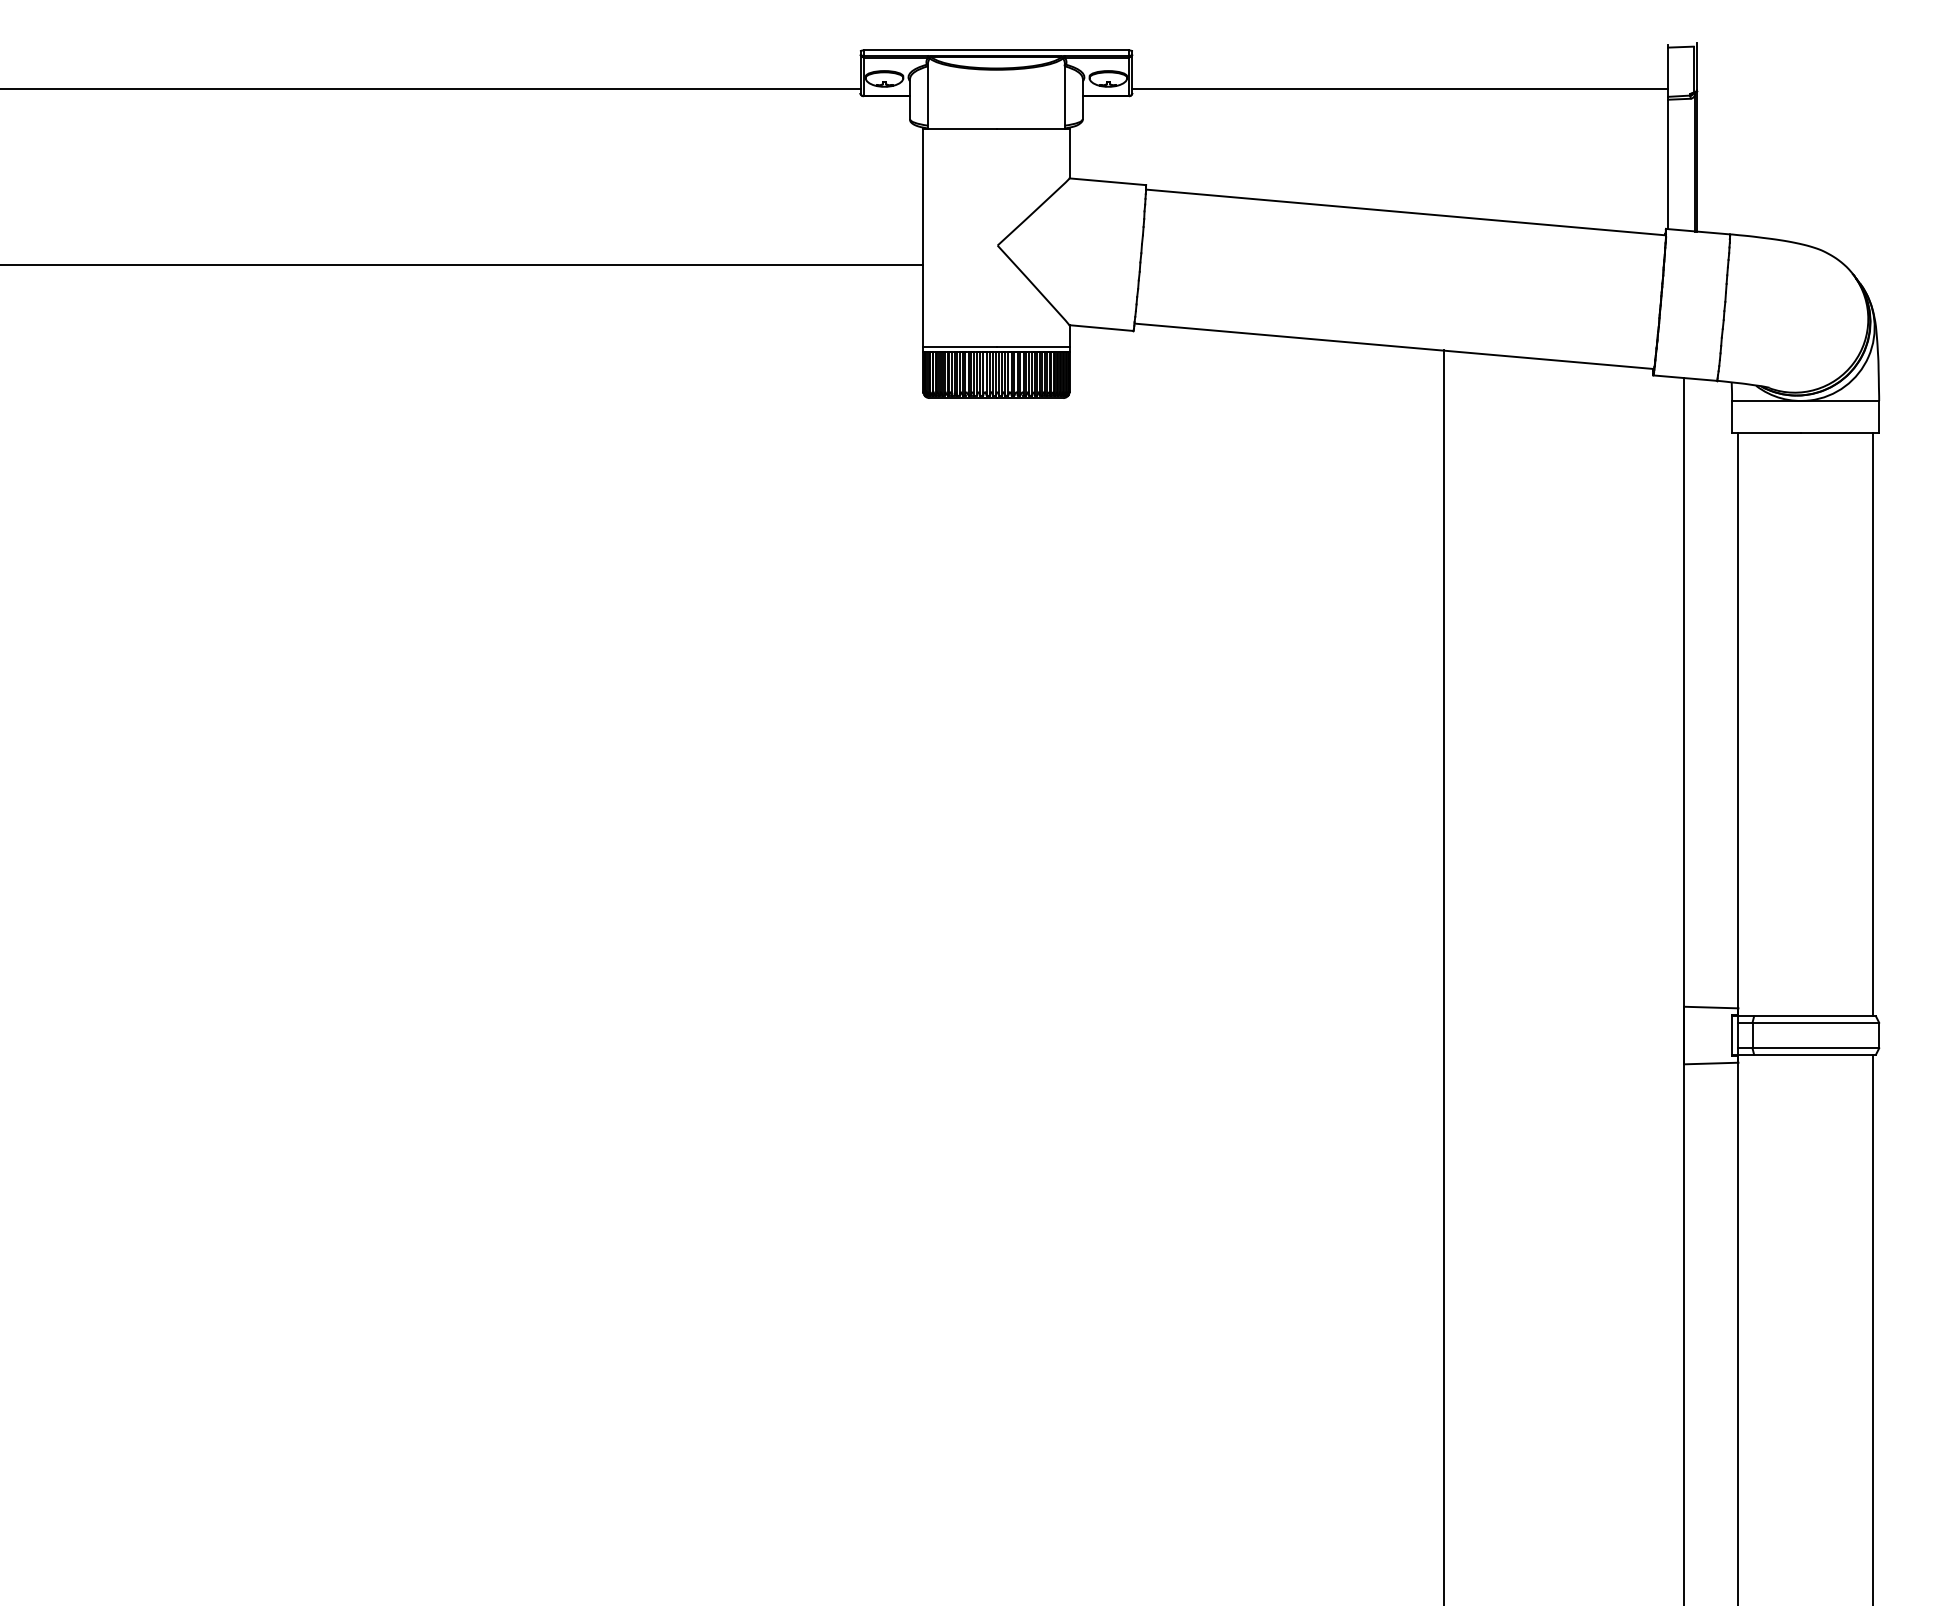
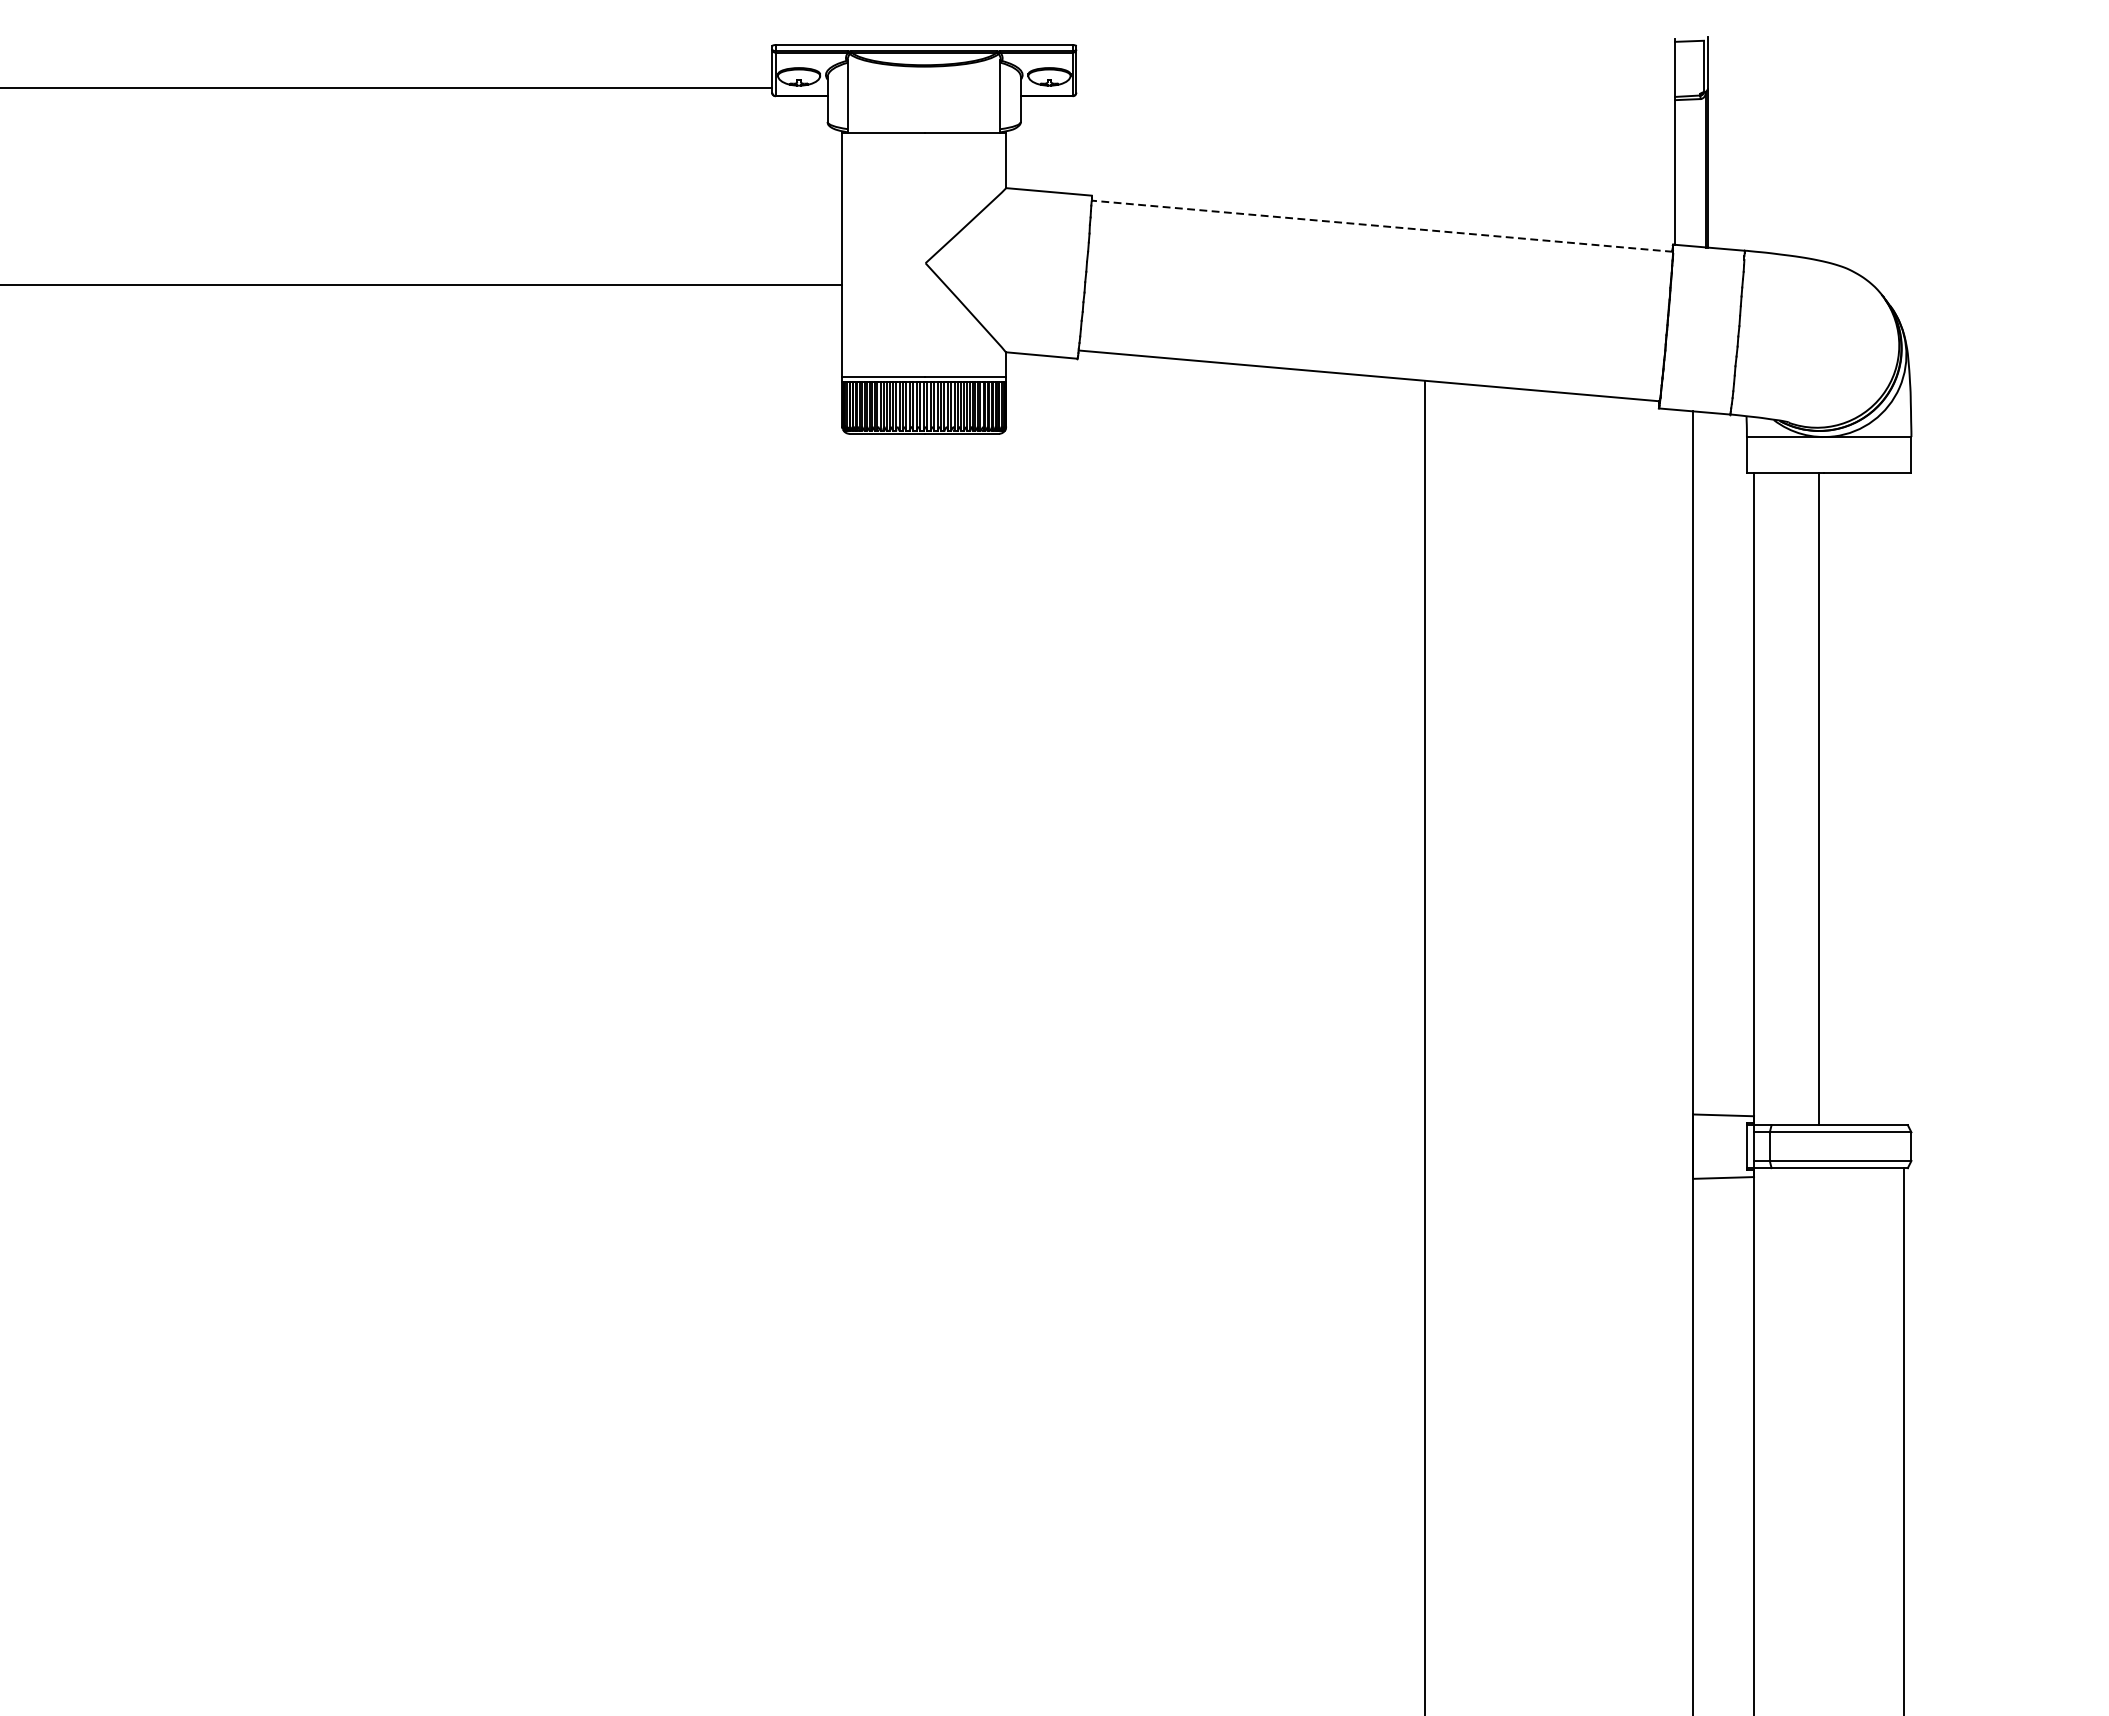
line: (1400, 88) -> (1376, 87), removed
line: (1405, 212) -> (1381, 226), solid -> dashed
line: (1872, 724) -> (1818, 798), moved

